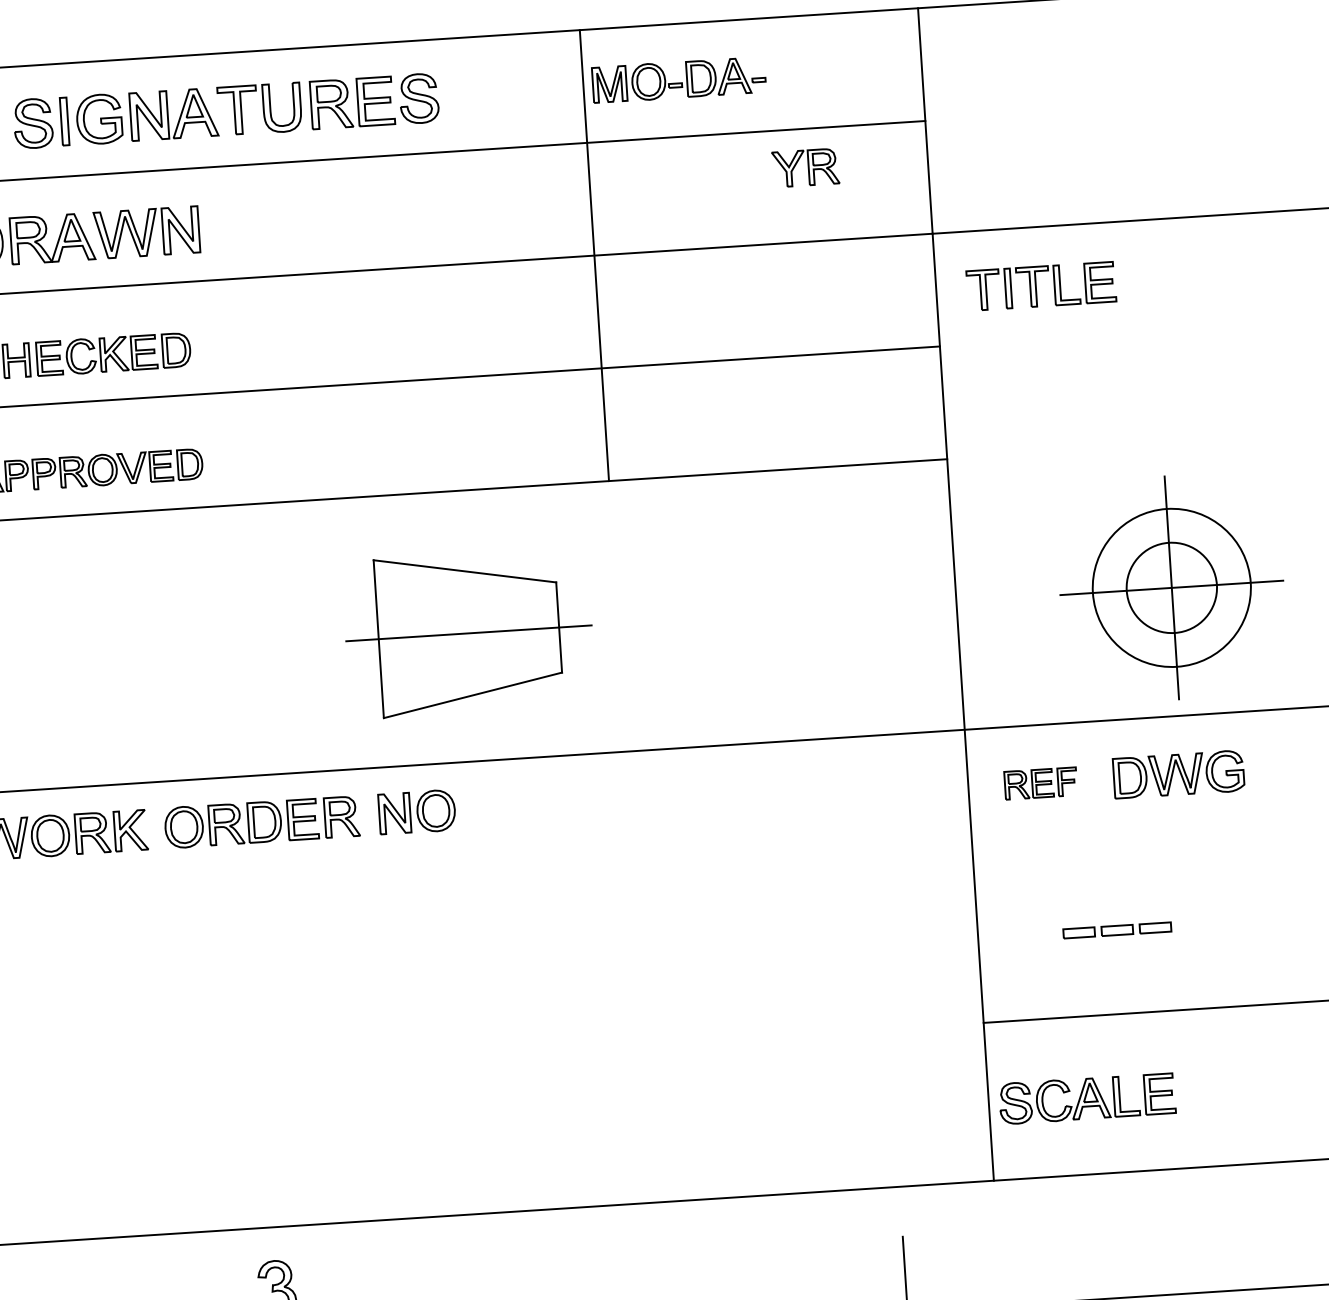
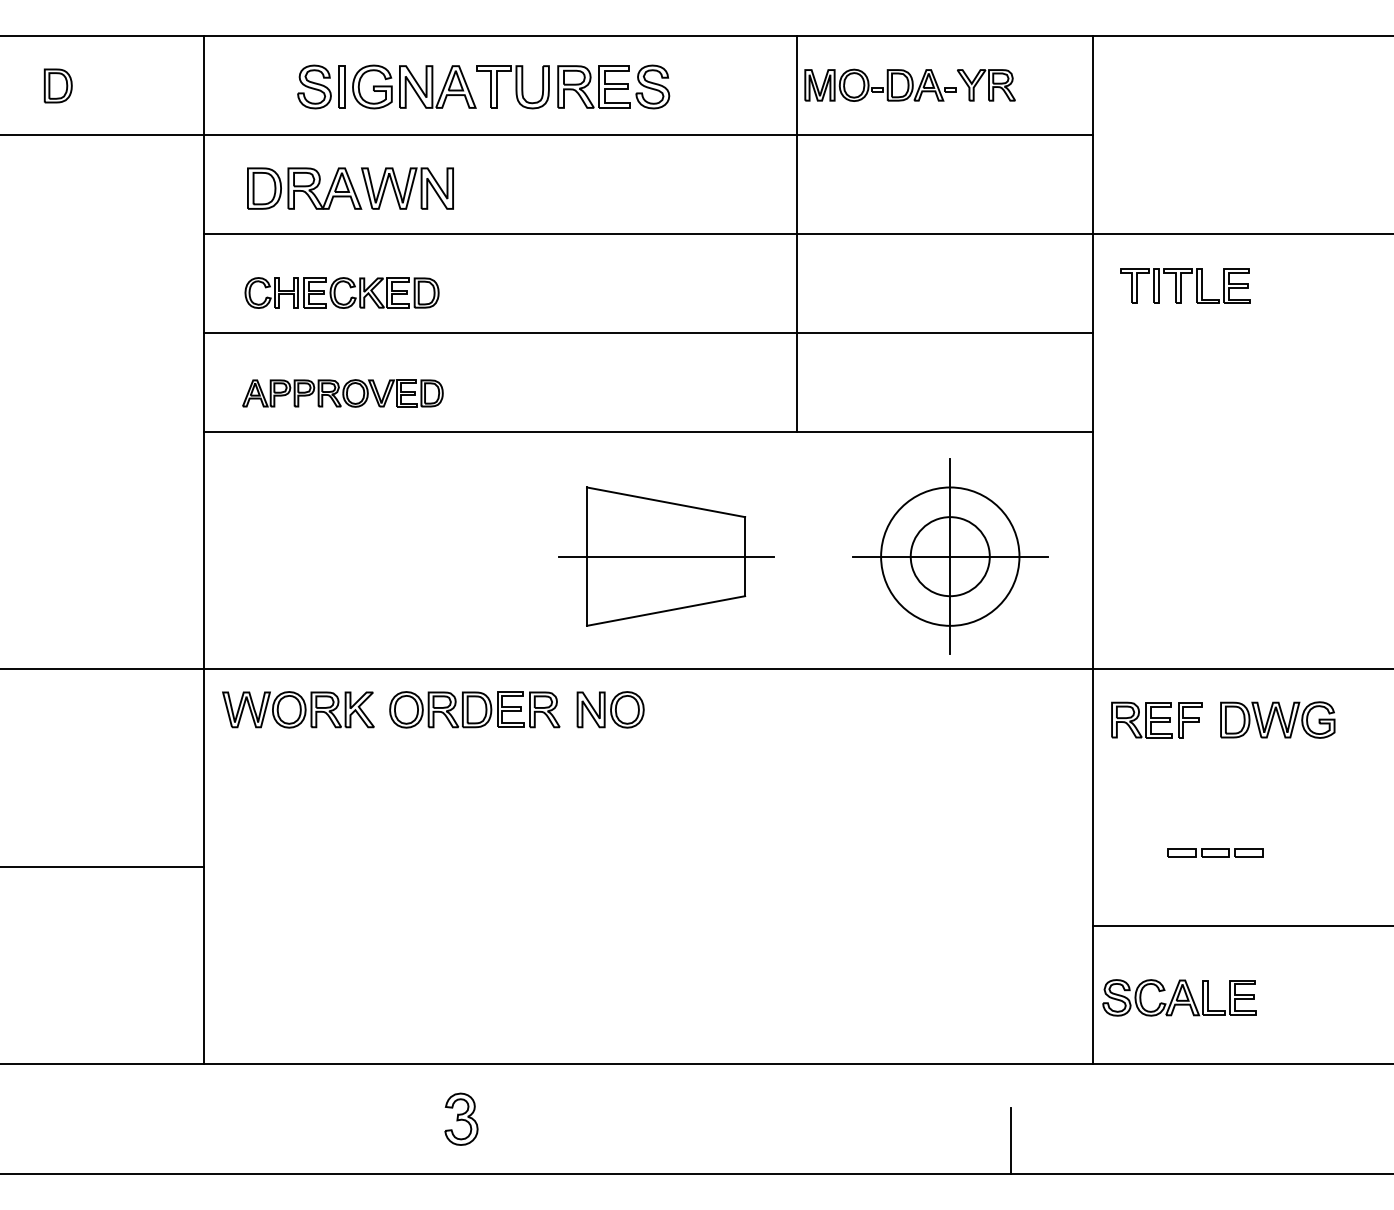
part: (805, 168) -> (986, 85), moved
part: (1172, 587) -> (950, 556), moved
part: (1040, 782) -> (1156, 719), size x1.43

